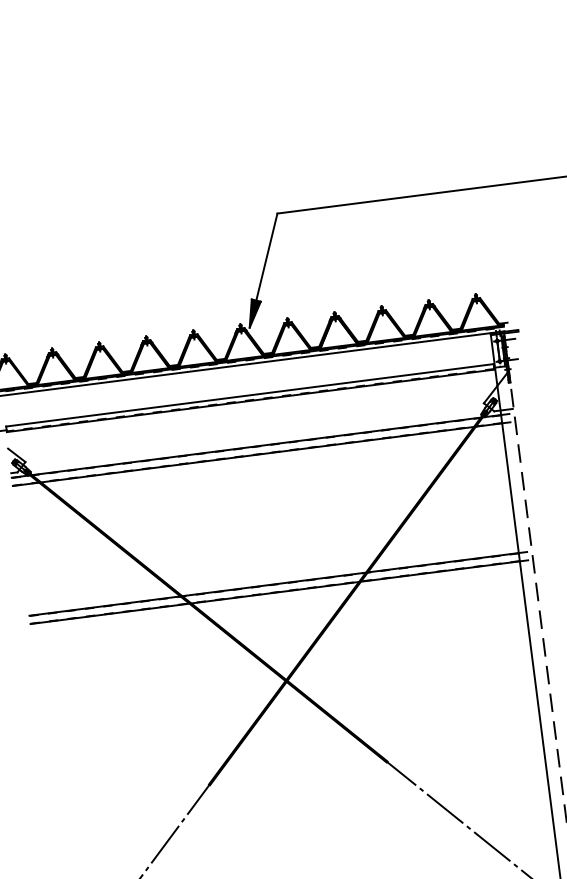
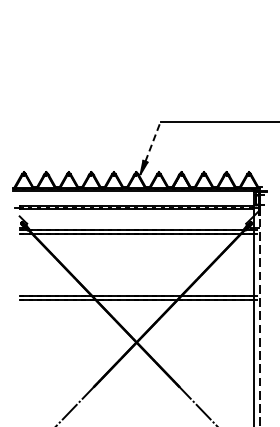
line: (267, 256) -> (153, 141), solid -> dashed

